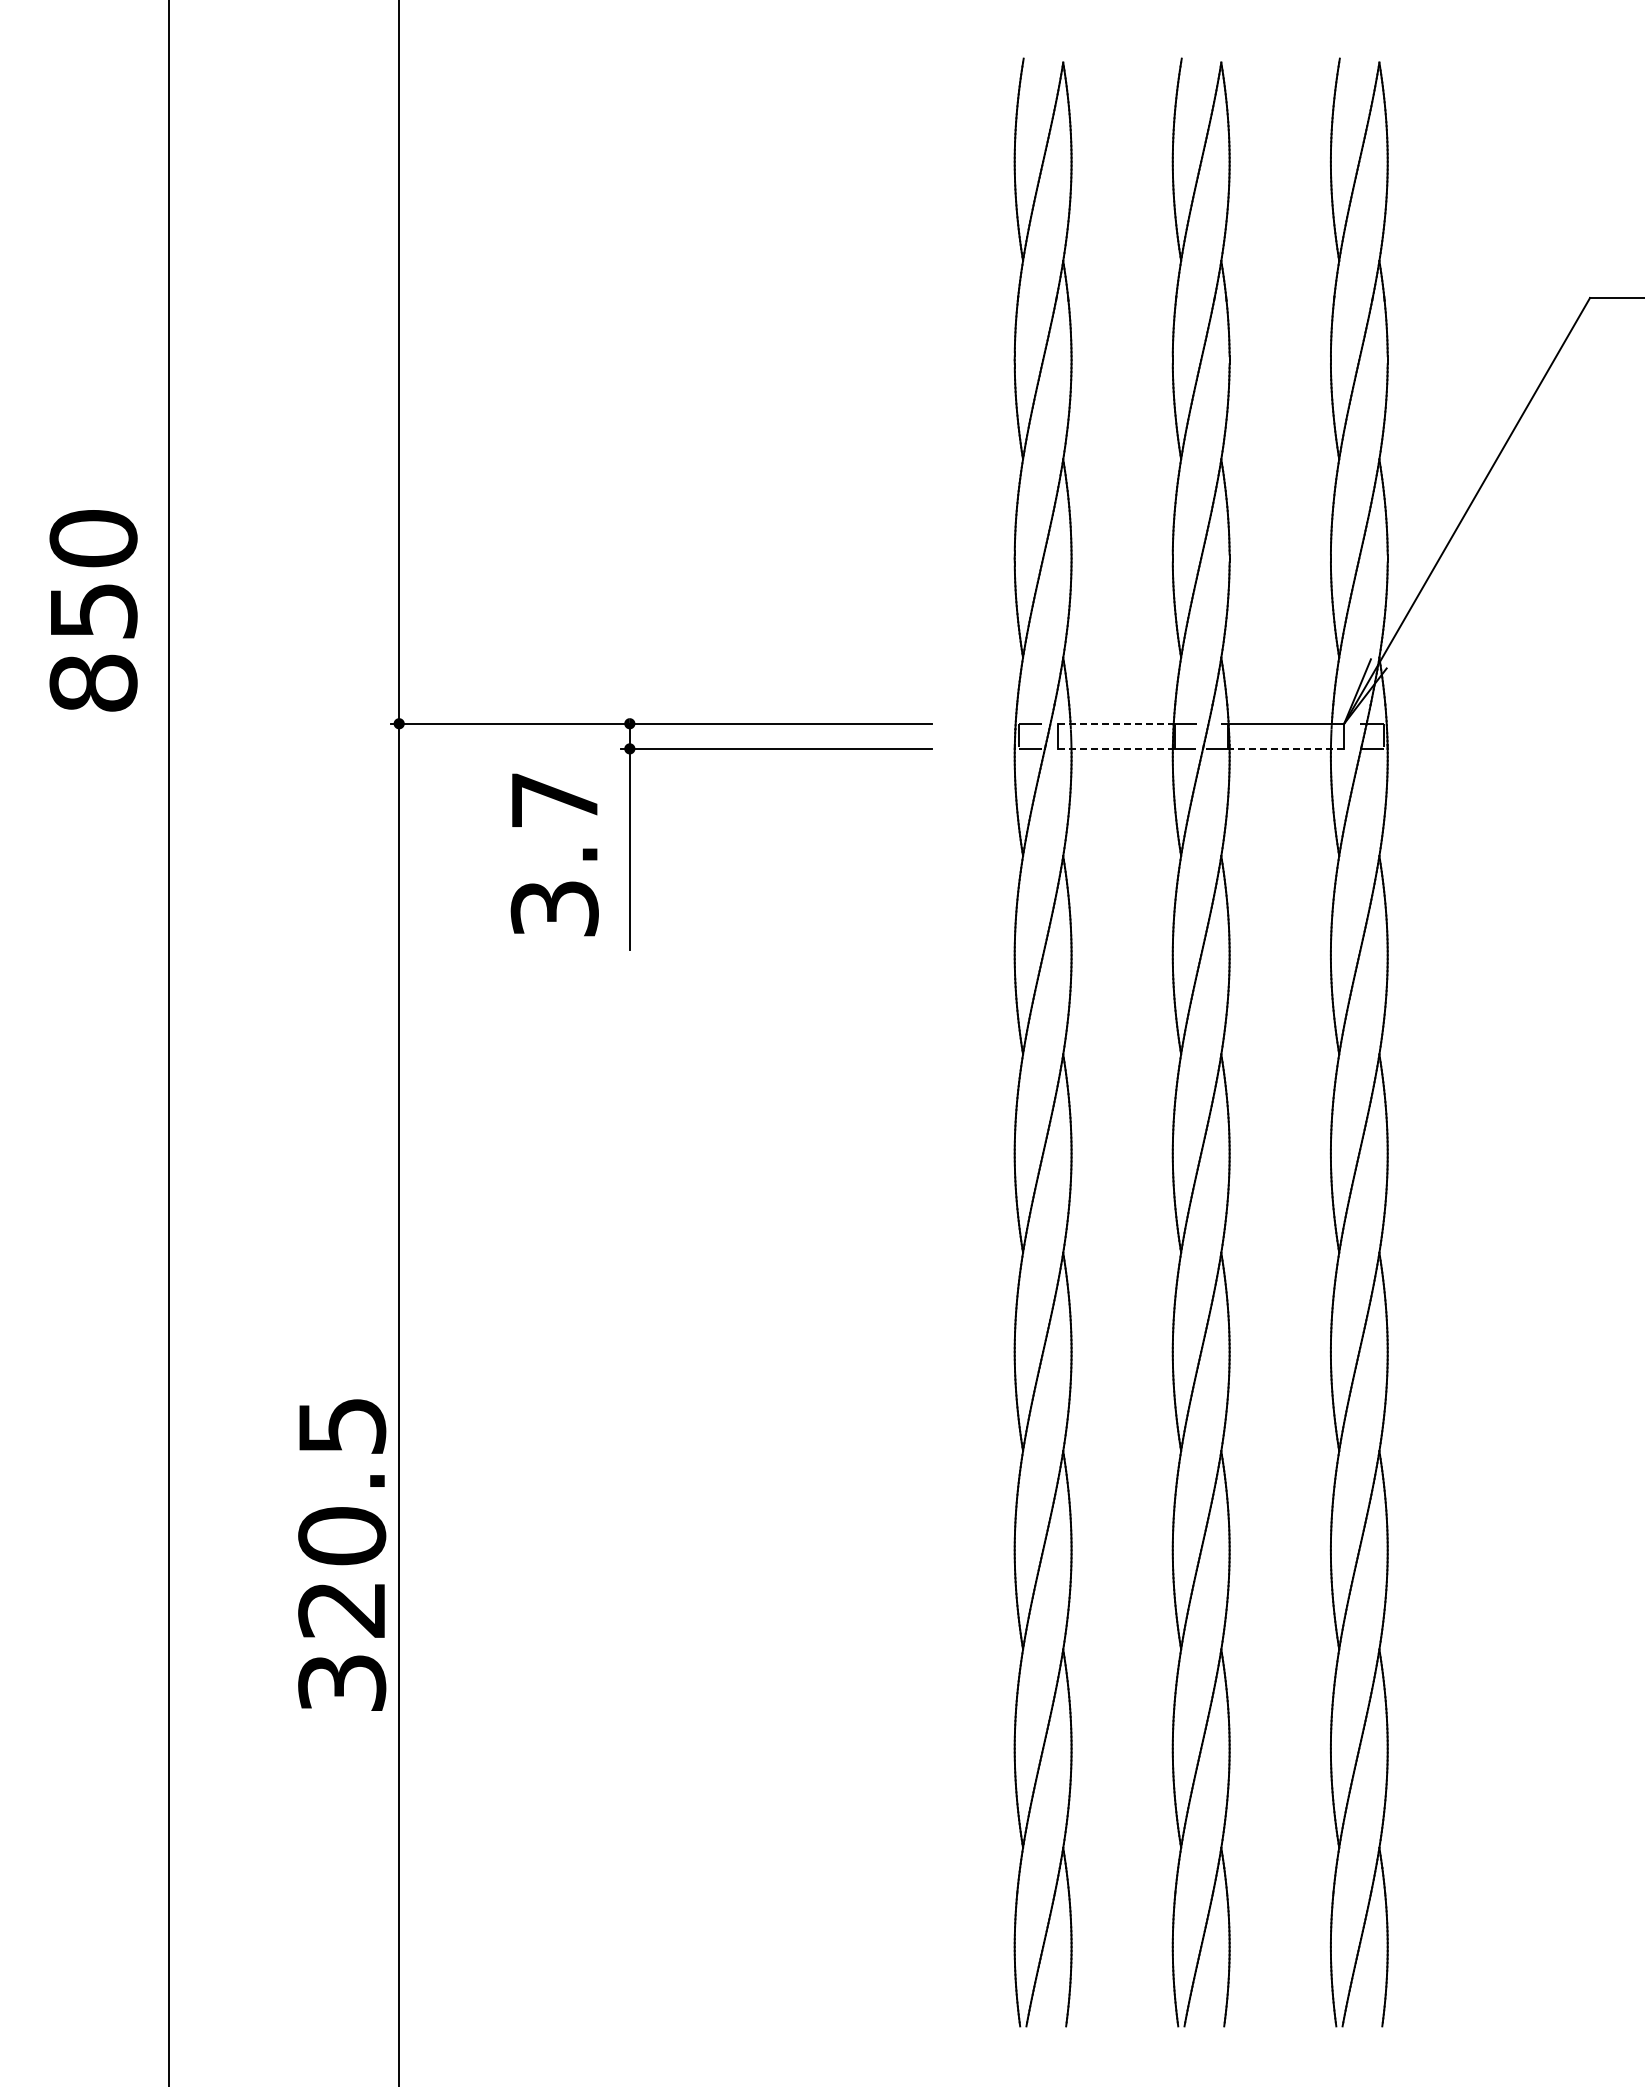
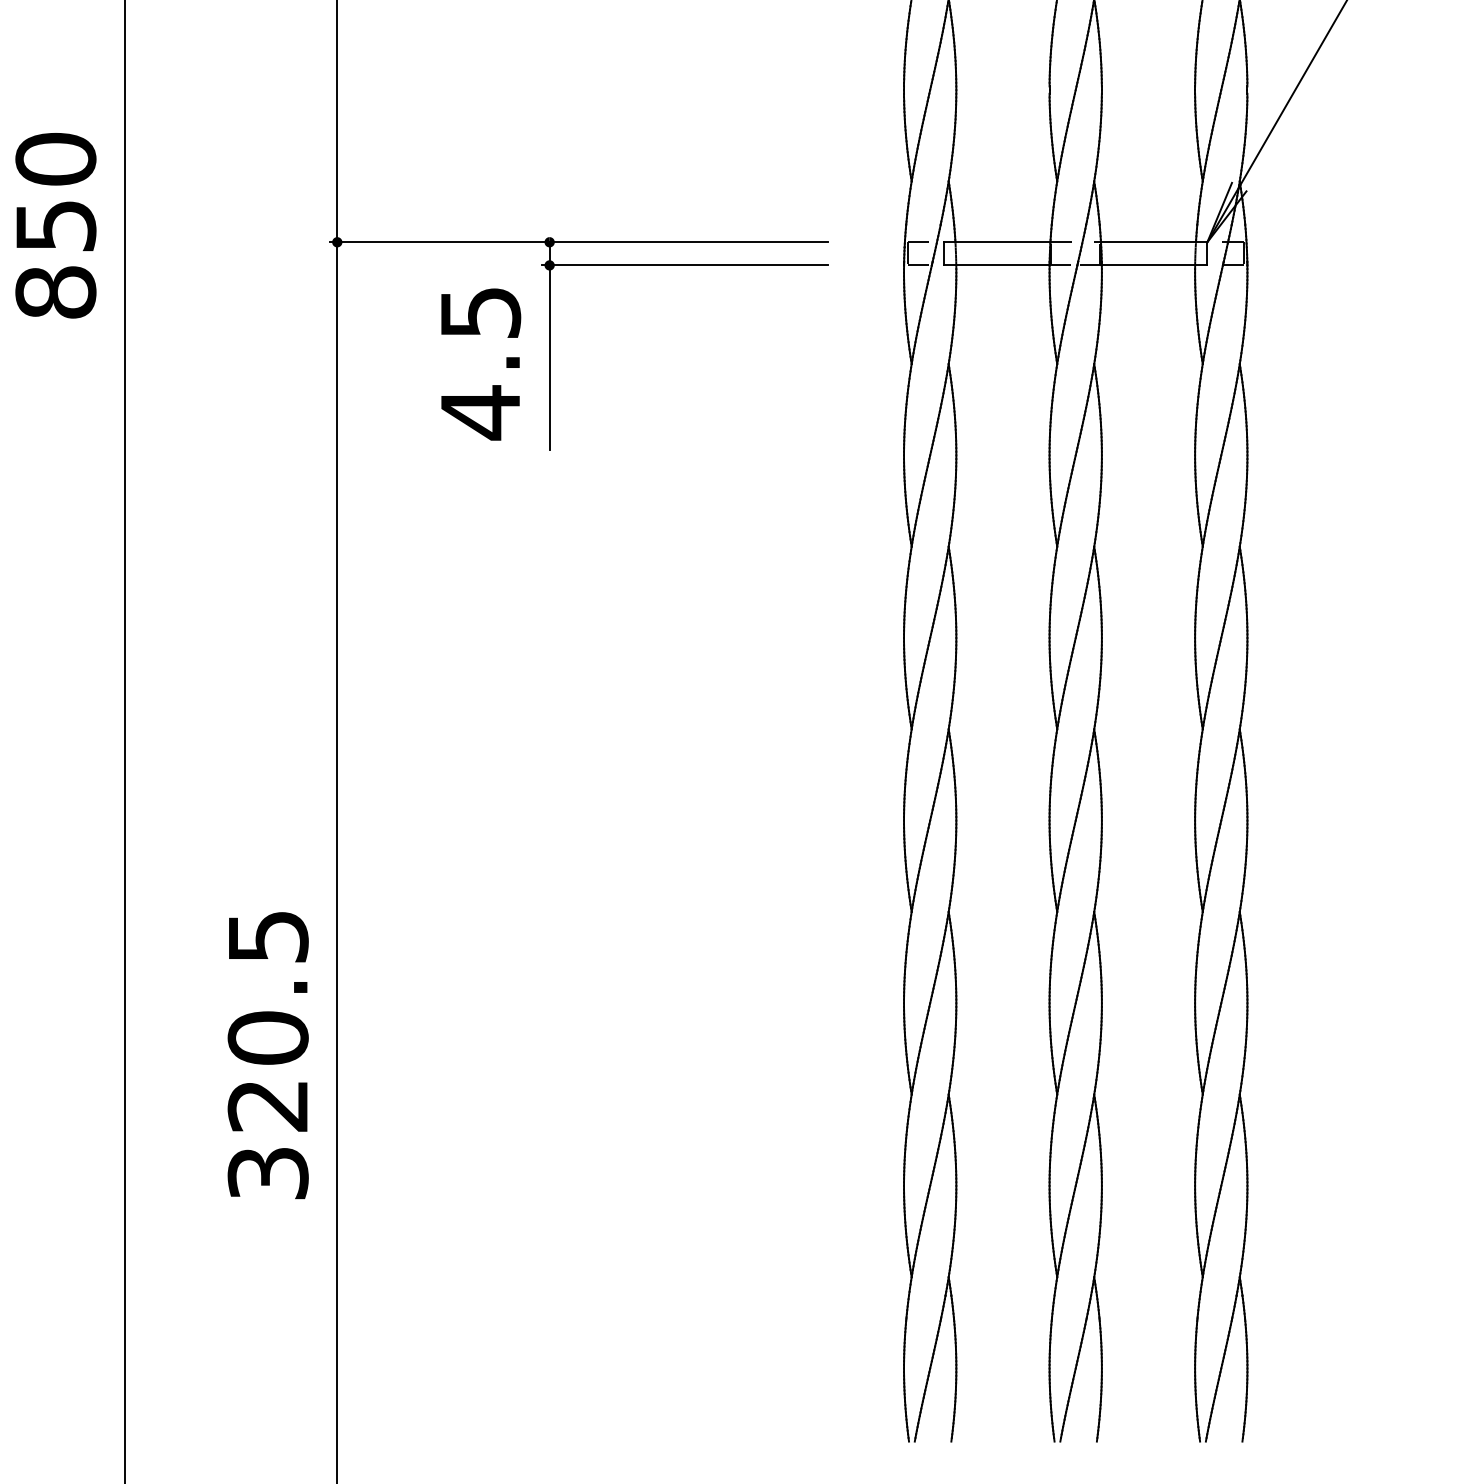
text: (93, 610) -> (55, 225), moved
line: (1115, 723) -> (996, 242), dashed -> solid
line: (1116, 748) -> (997, 265), dashed -> solid
line: (1286, 748) -> (1154, 265), dashed -> solid
text: (554, 856) -> (480, 364), 3.7 -> 4.5
text: (342, 1554) -> (268, 1055), moved

